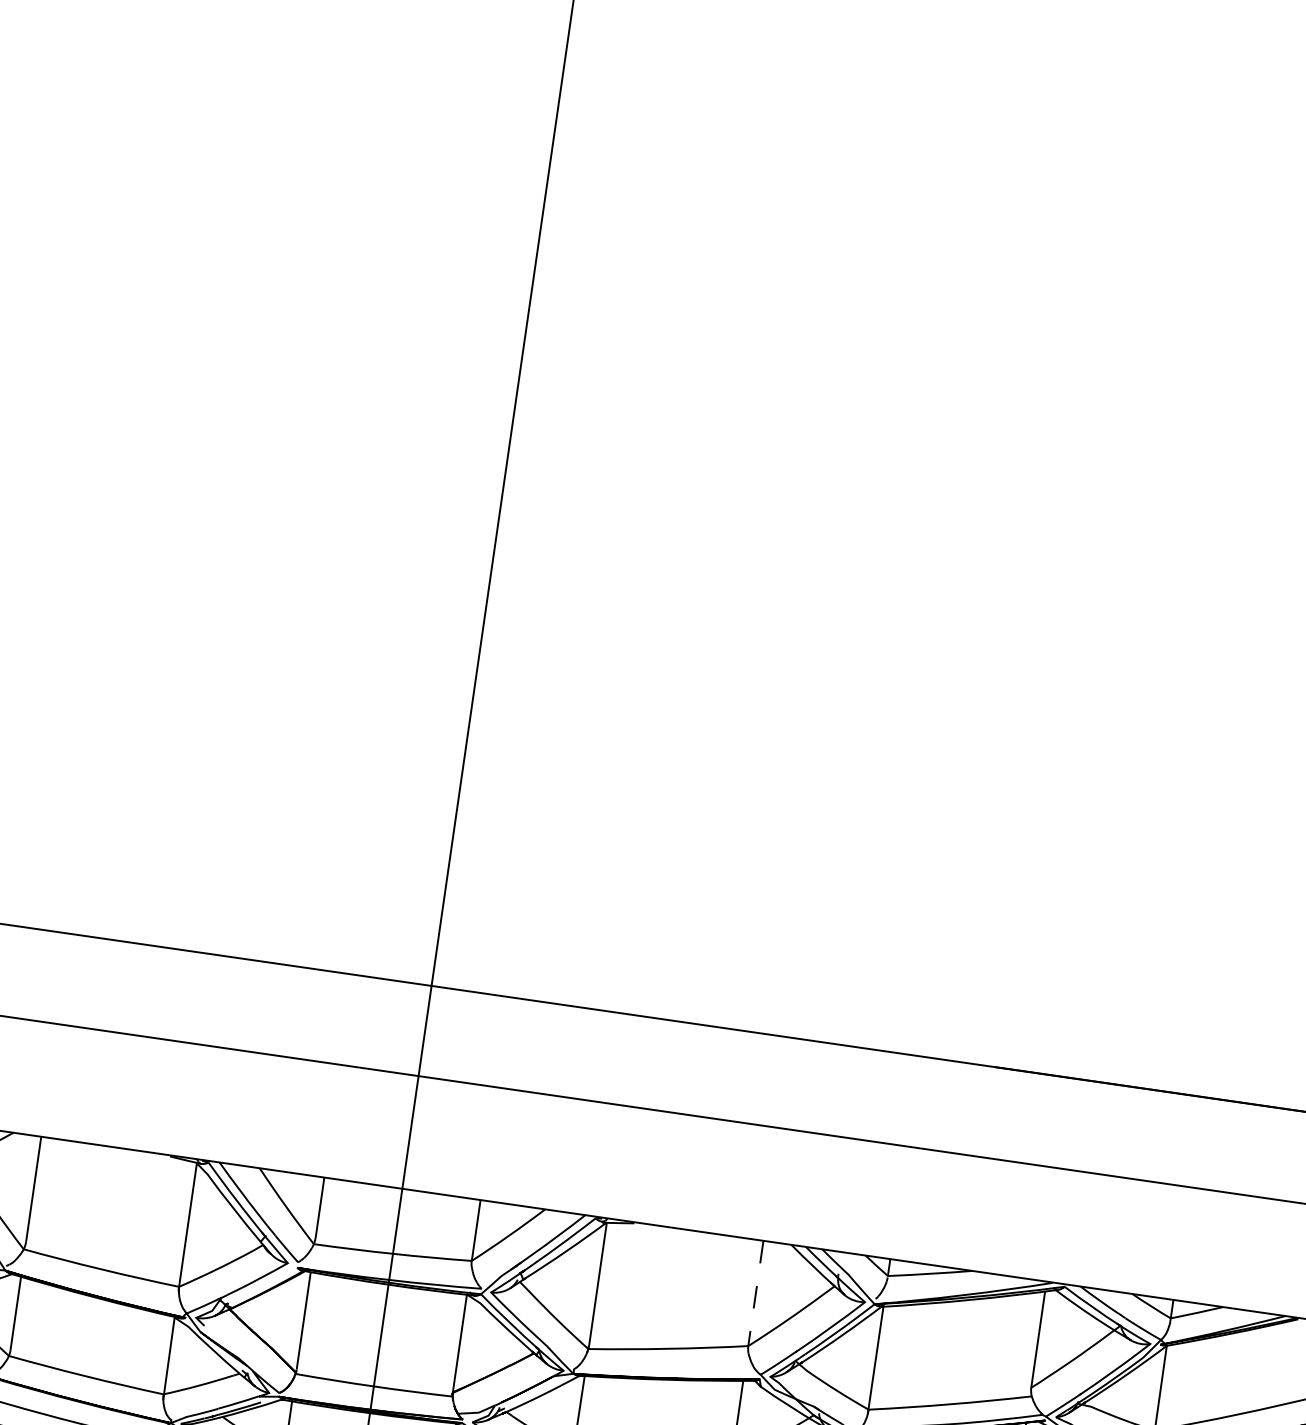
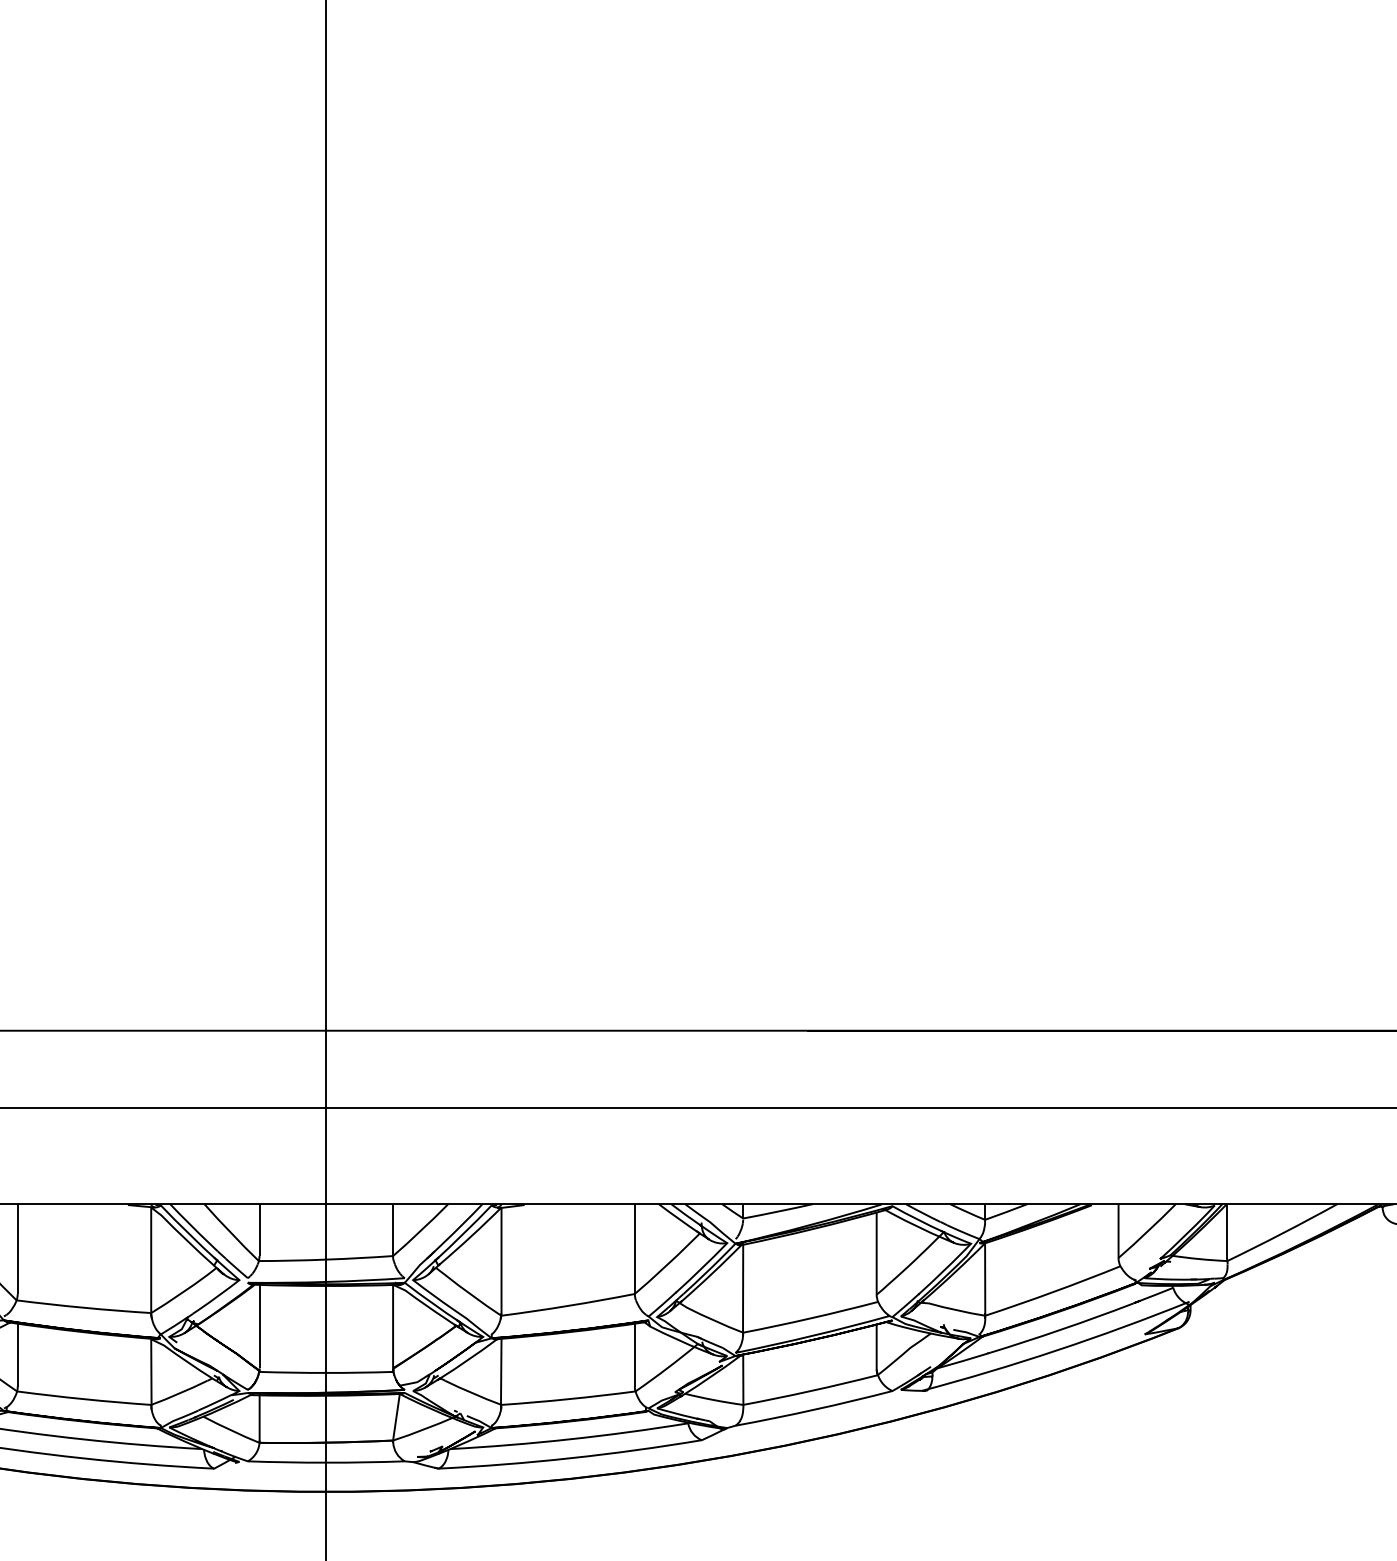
line: (755, 1293) -> (634, 1249), dashed -> solid

